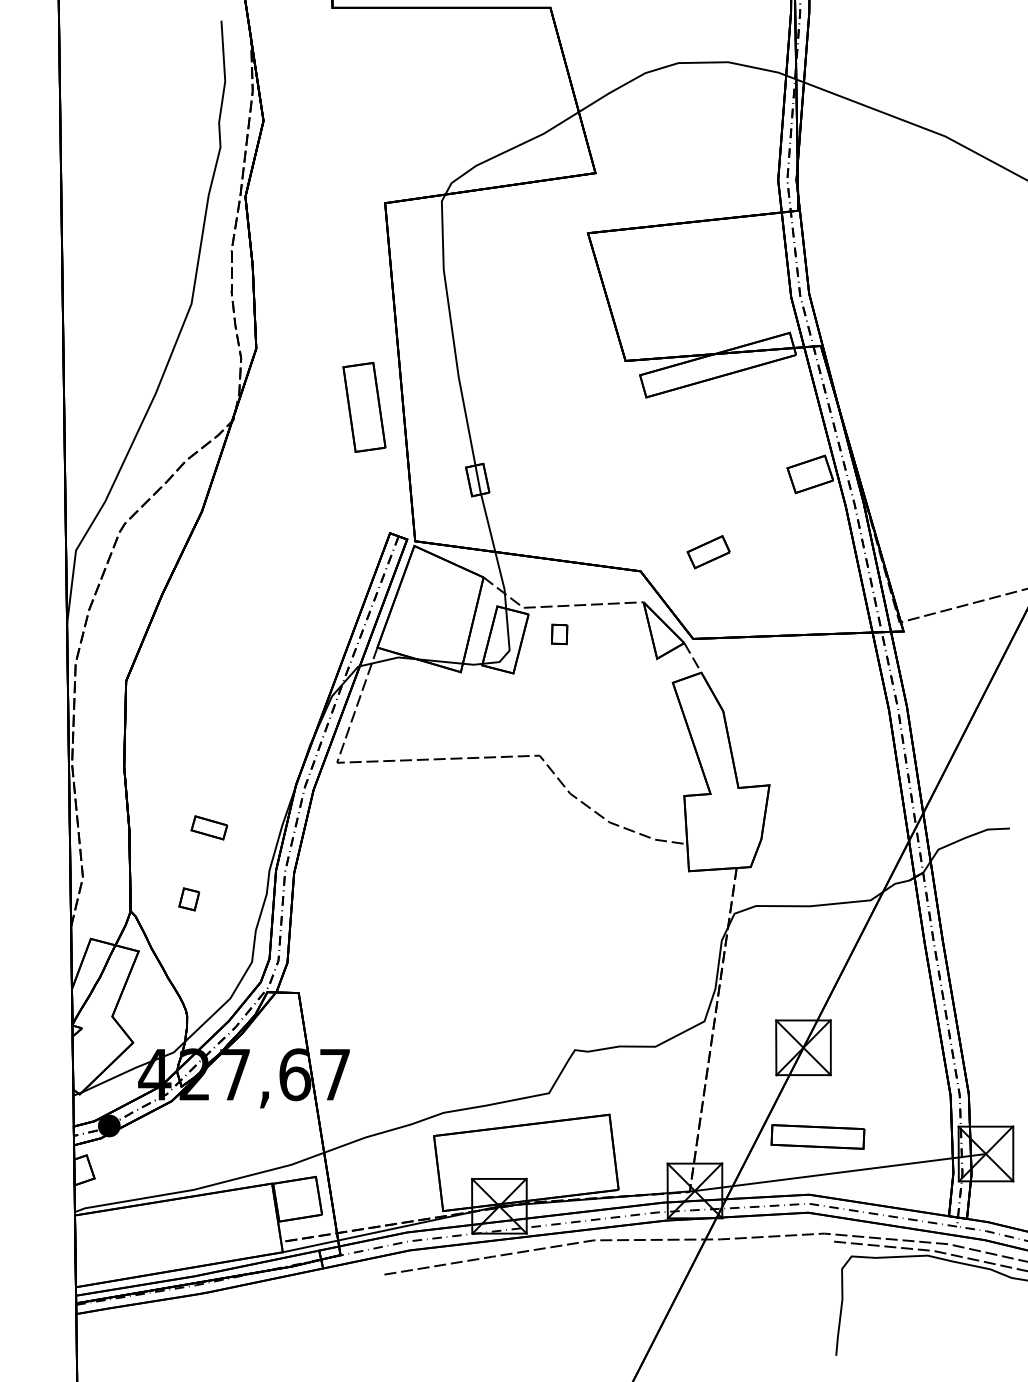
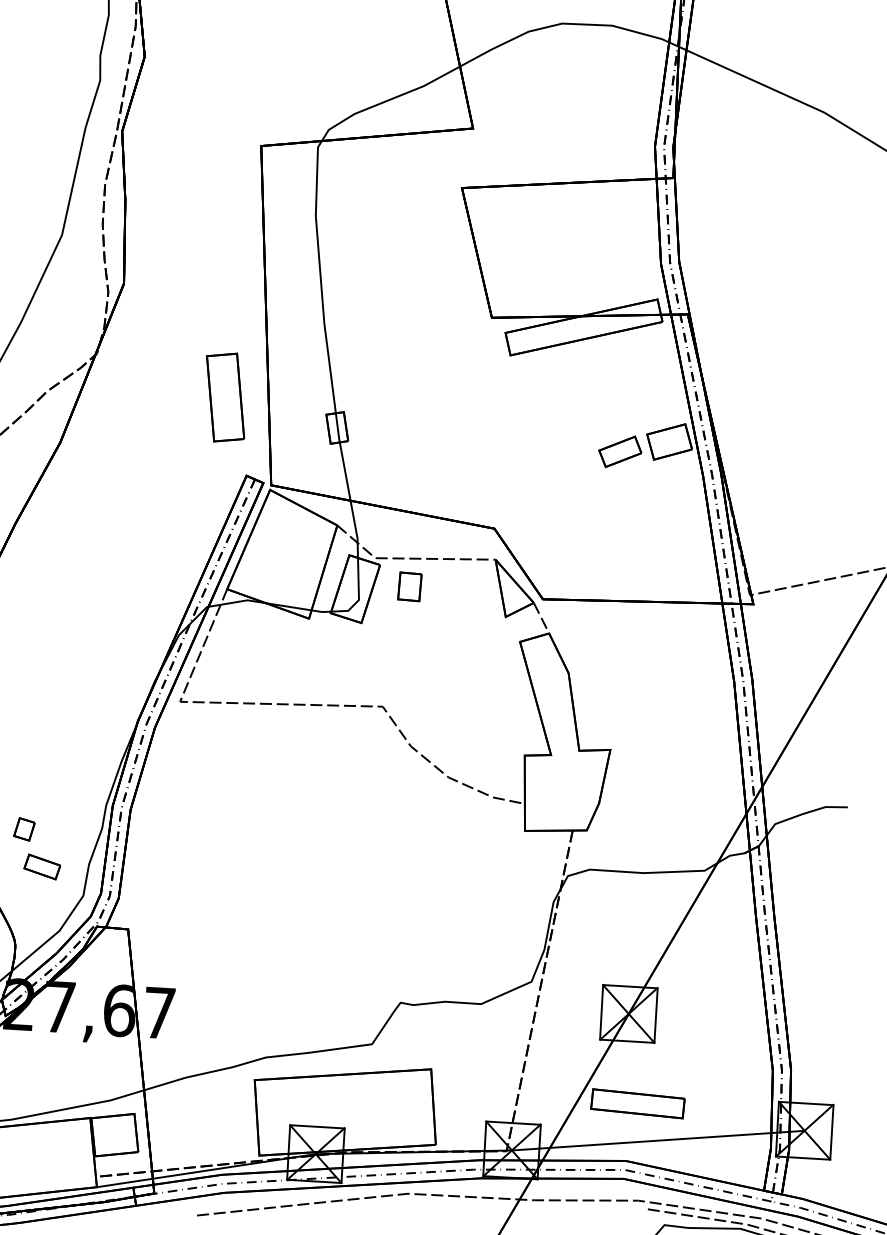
part: (364, 407) -> (225, 397), moved
part: (708, 552) -> (620, 452), moved
part: (559, 634) -> (409, 586), size x1.43
part: (209, 827) -> (42, 866), moved

